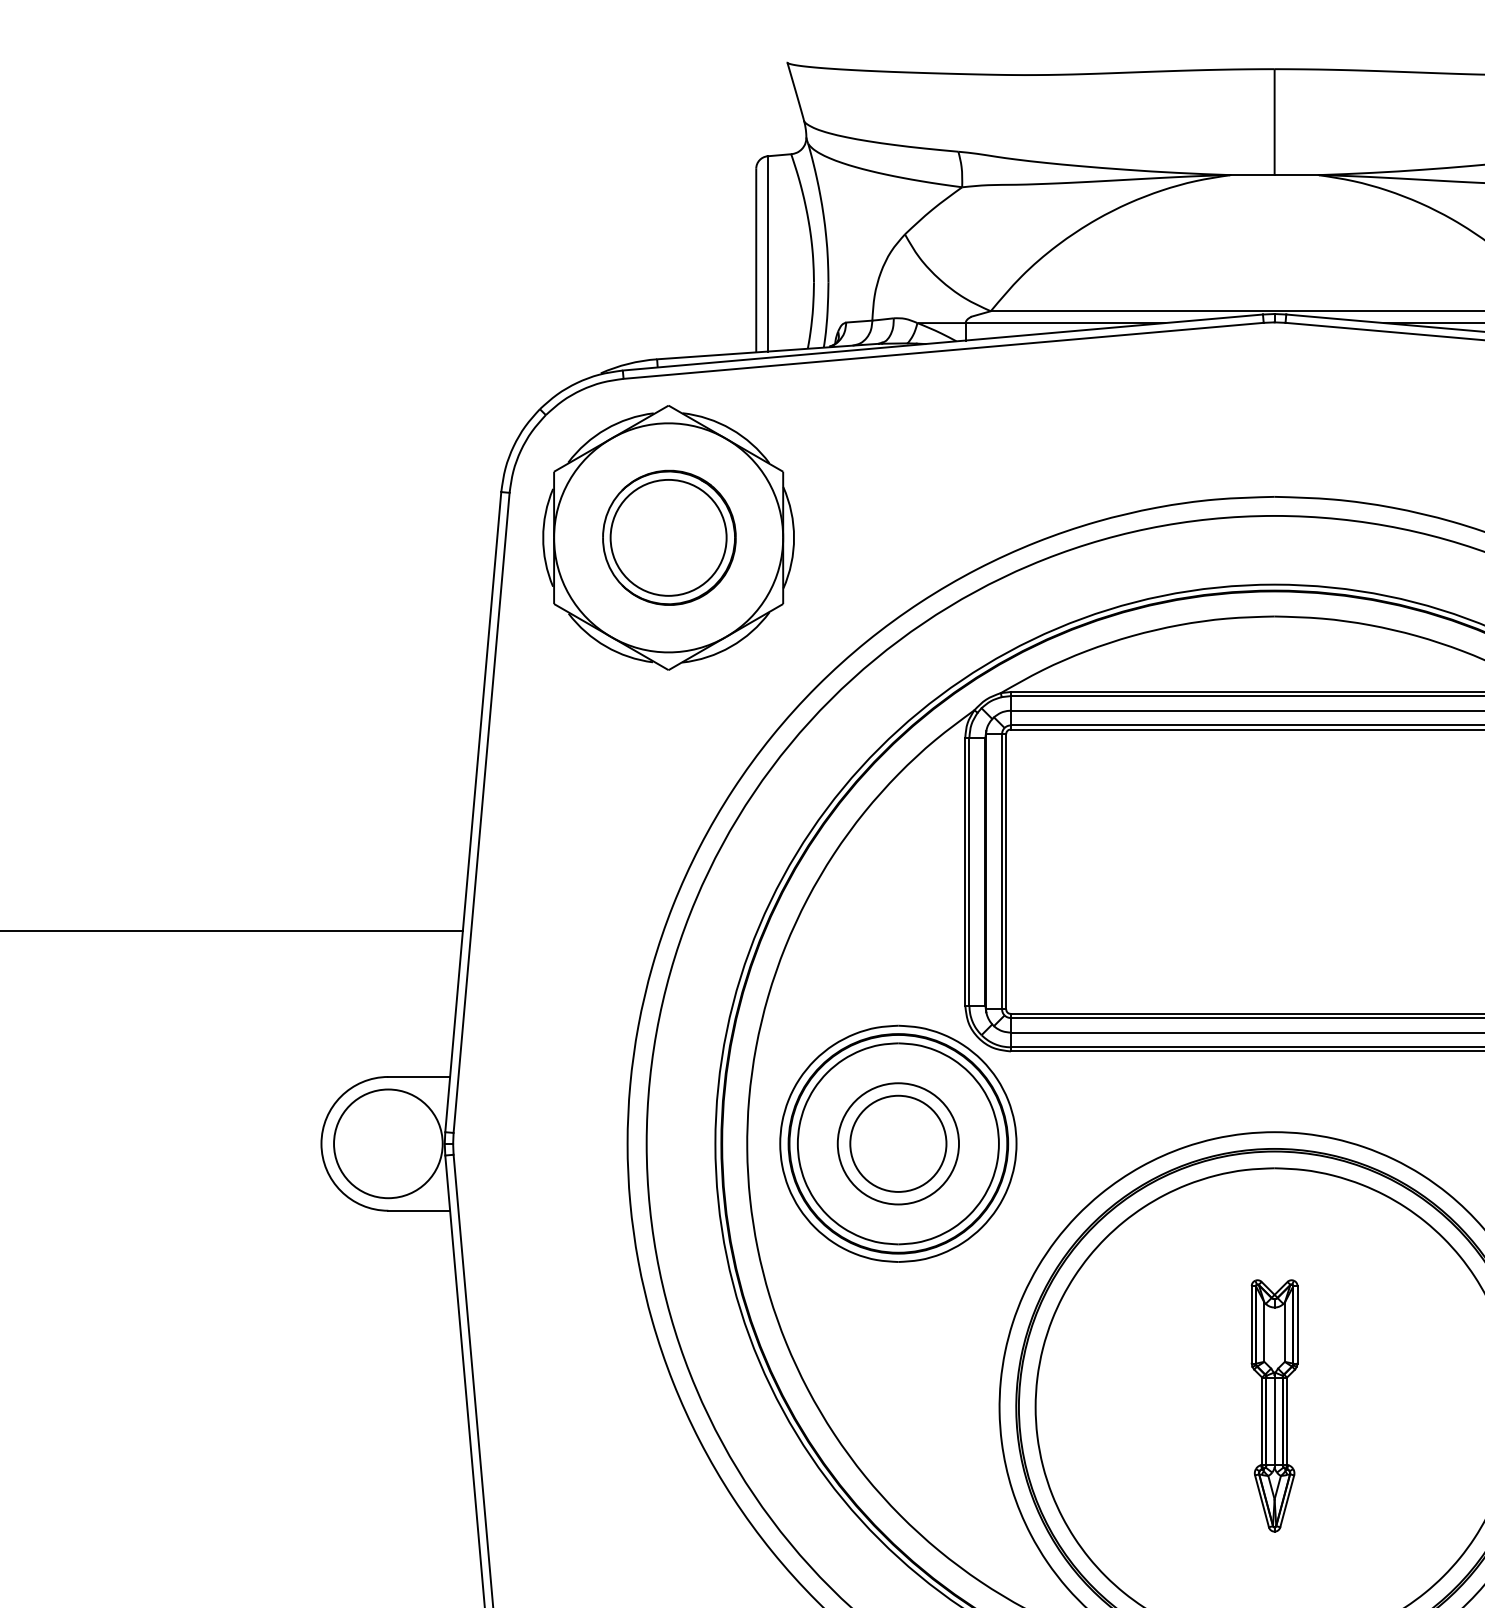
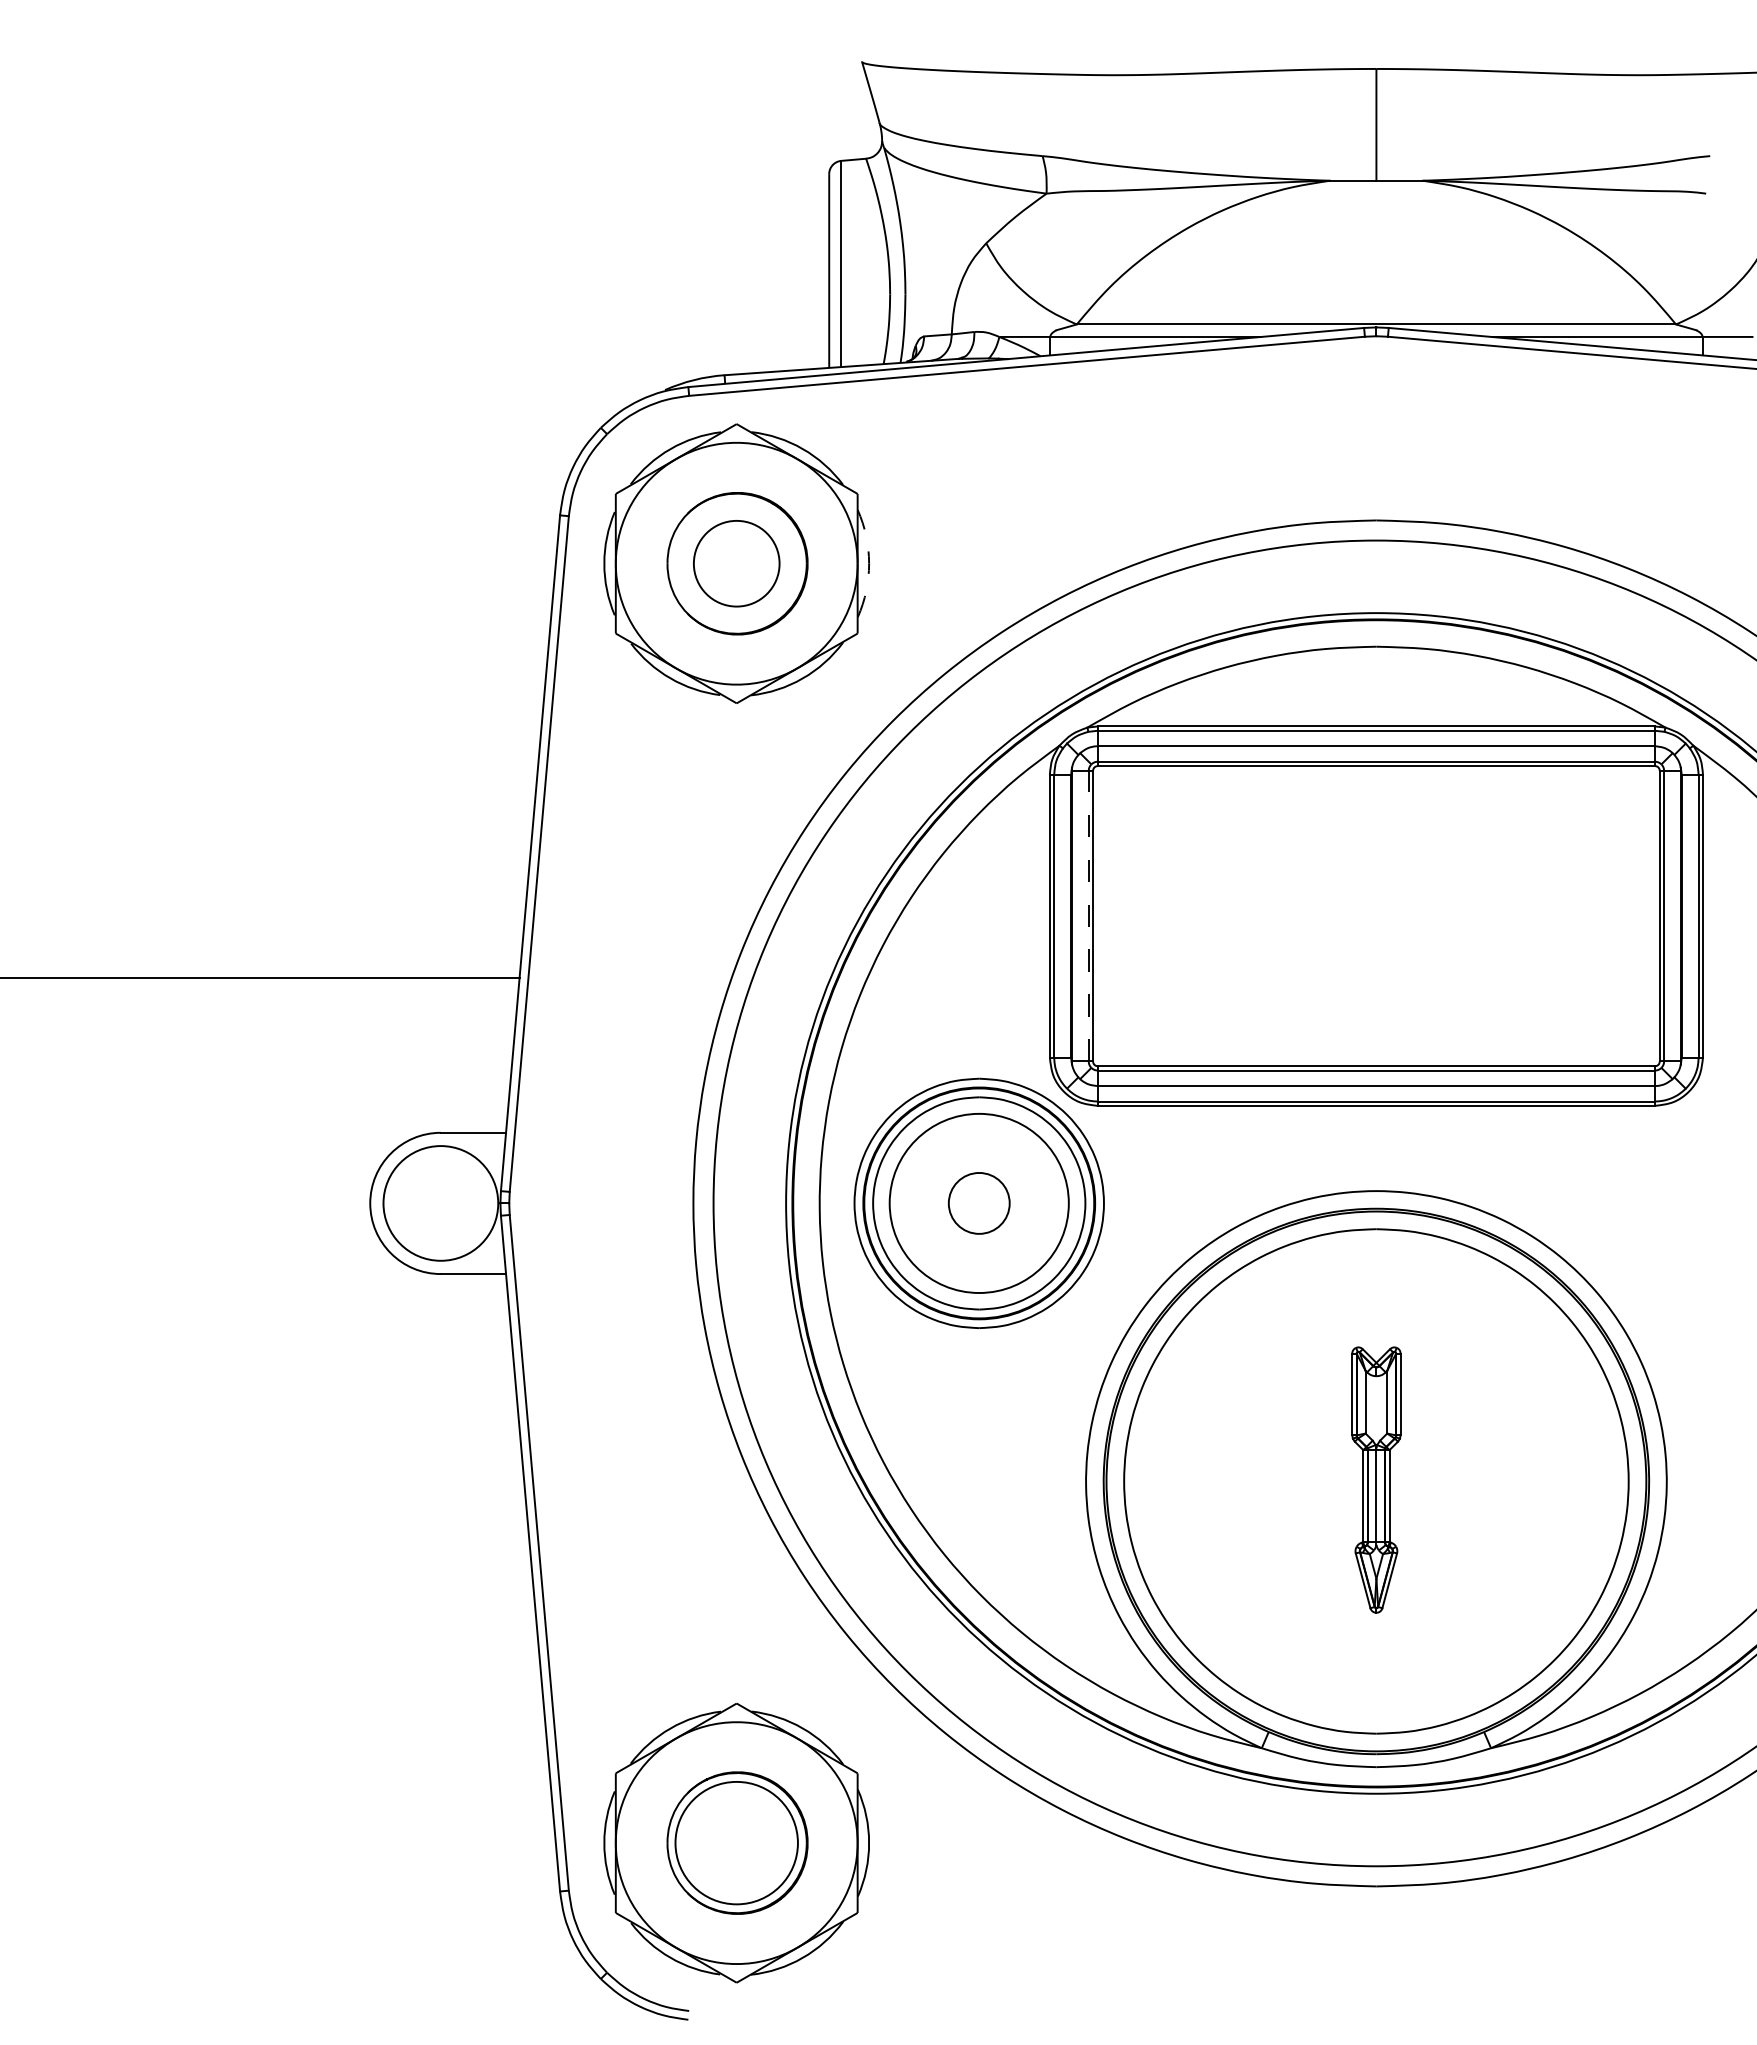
circle: (668, 537) -> (736, 563), size x0.7
arc: (794, 537) -> (869, 563), solid -> dashed
line: (1001, 871) -> (1088, 915), solid -> dashed
circle: (898, 1143) -> (979, 1203), size x0.6
circle: (898, 1143) -> (979, 1203), size x1.4

